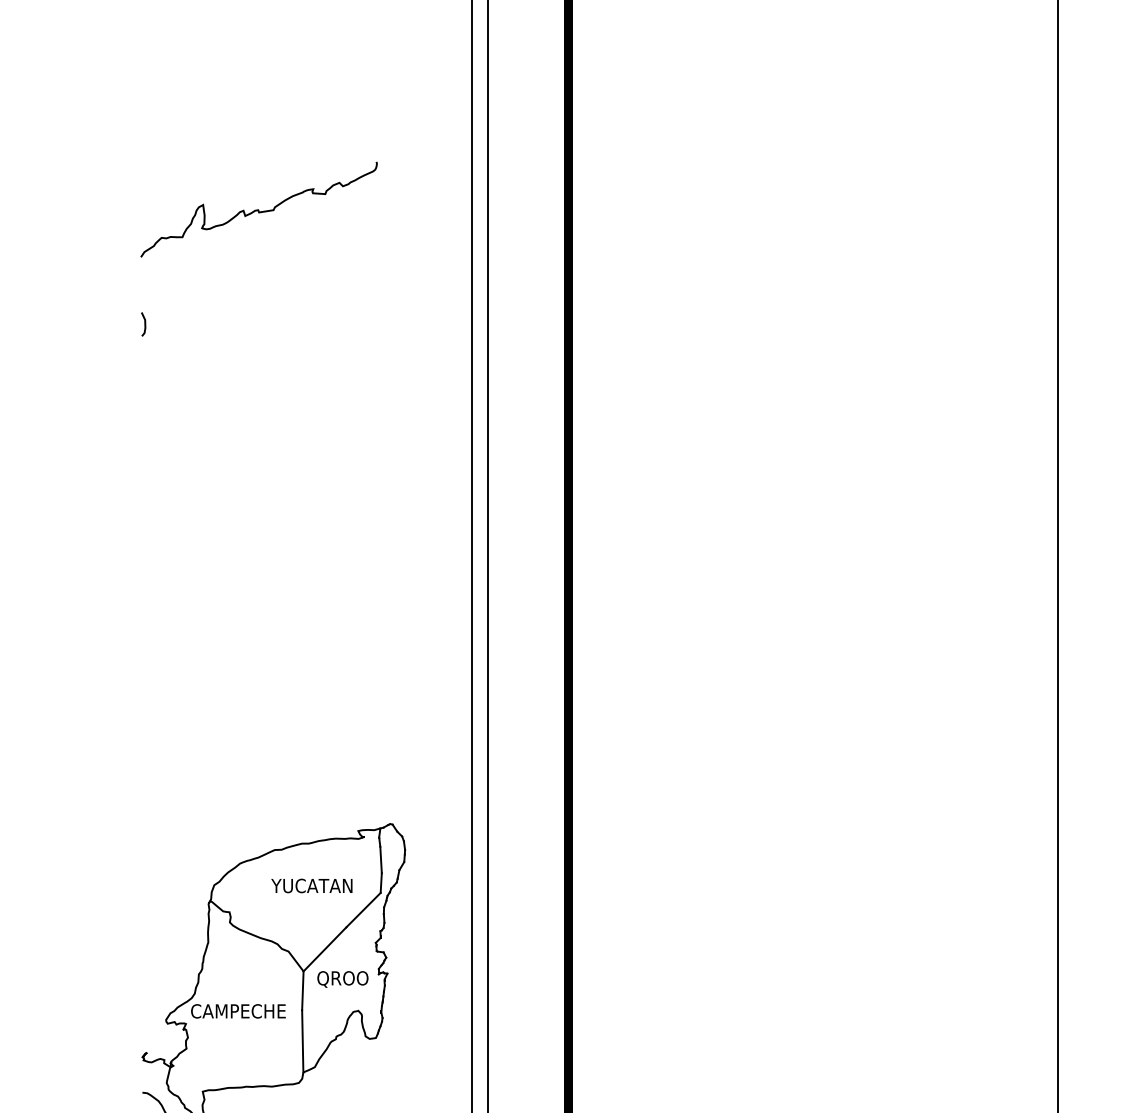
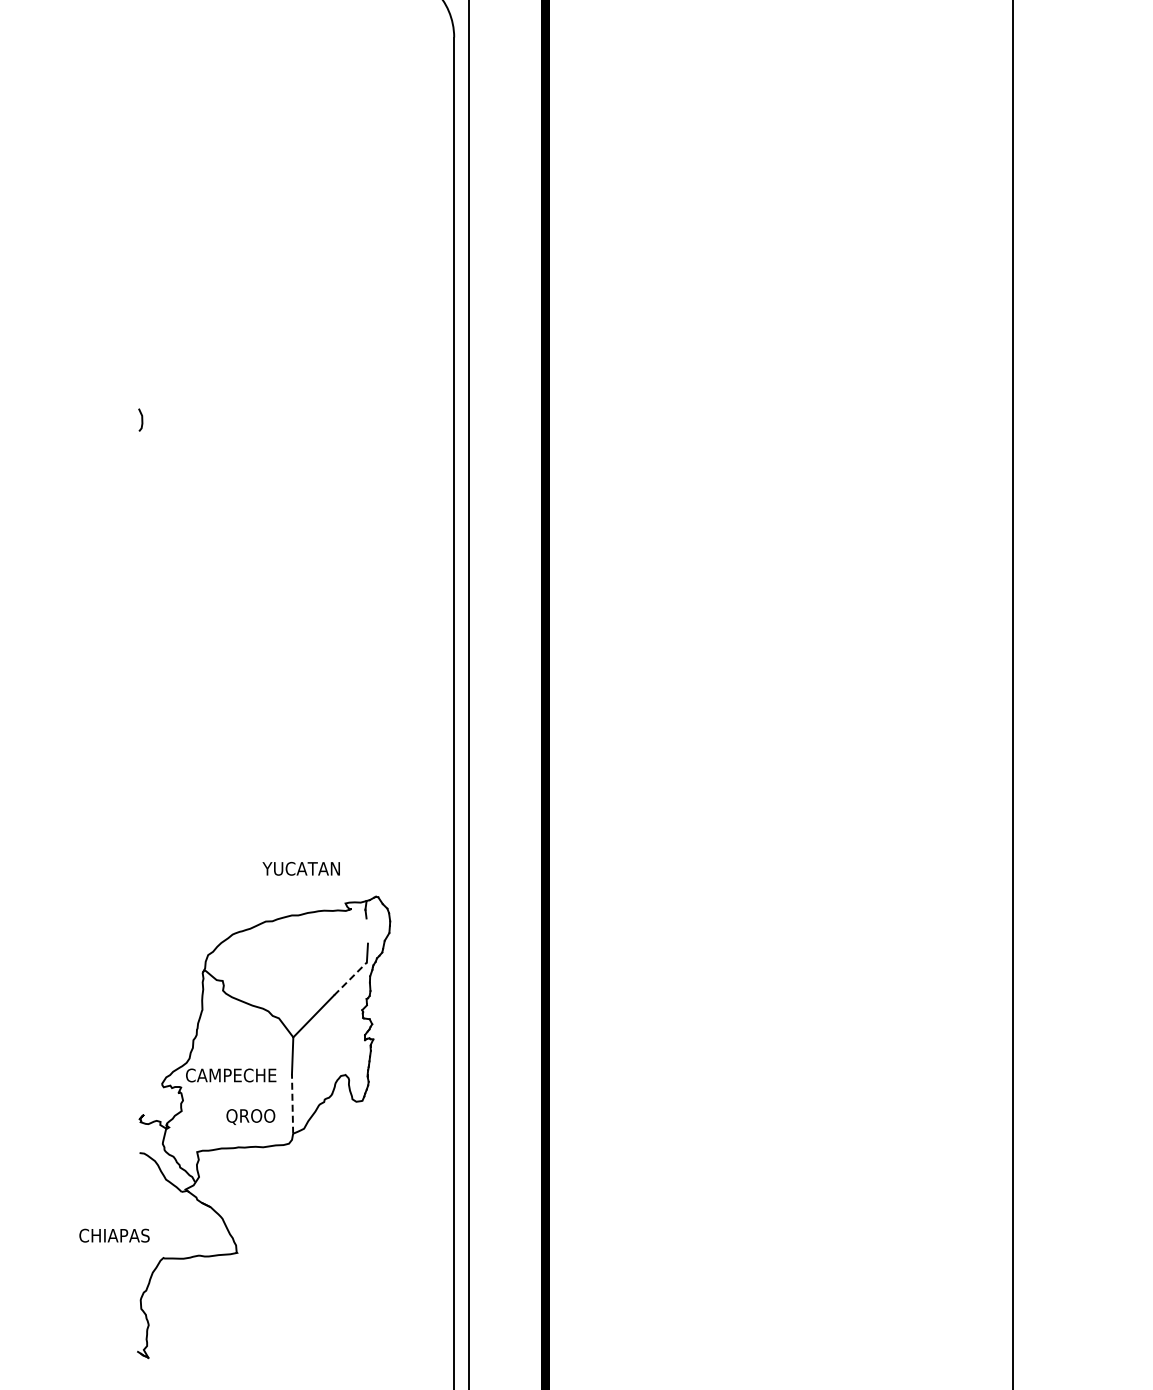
curve: (258, 209) -> (250, 310), removed
line: (380, 859) -> (366, 930), removed
text: (311, 885) -> (300, 868), moved
line: (363, 909) -> (350, 978), solid -> dashed
text: (342, 978) -> (250, 1116), moved
line: (302, 1041) -> (292, 1104), solid -> dashed

